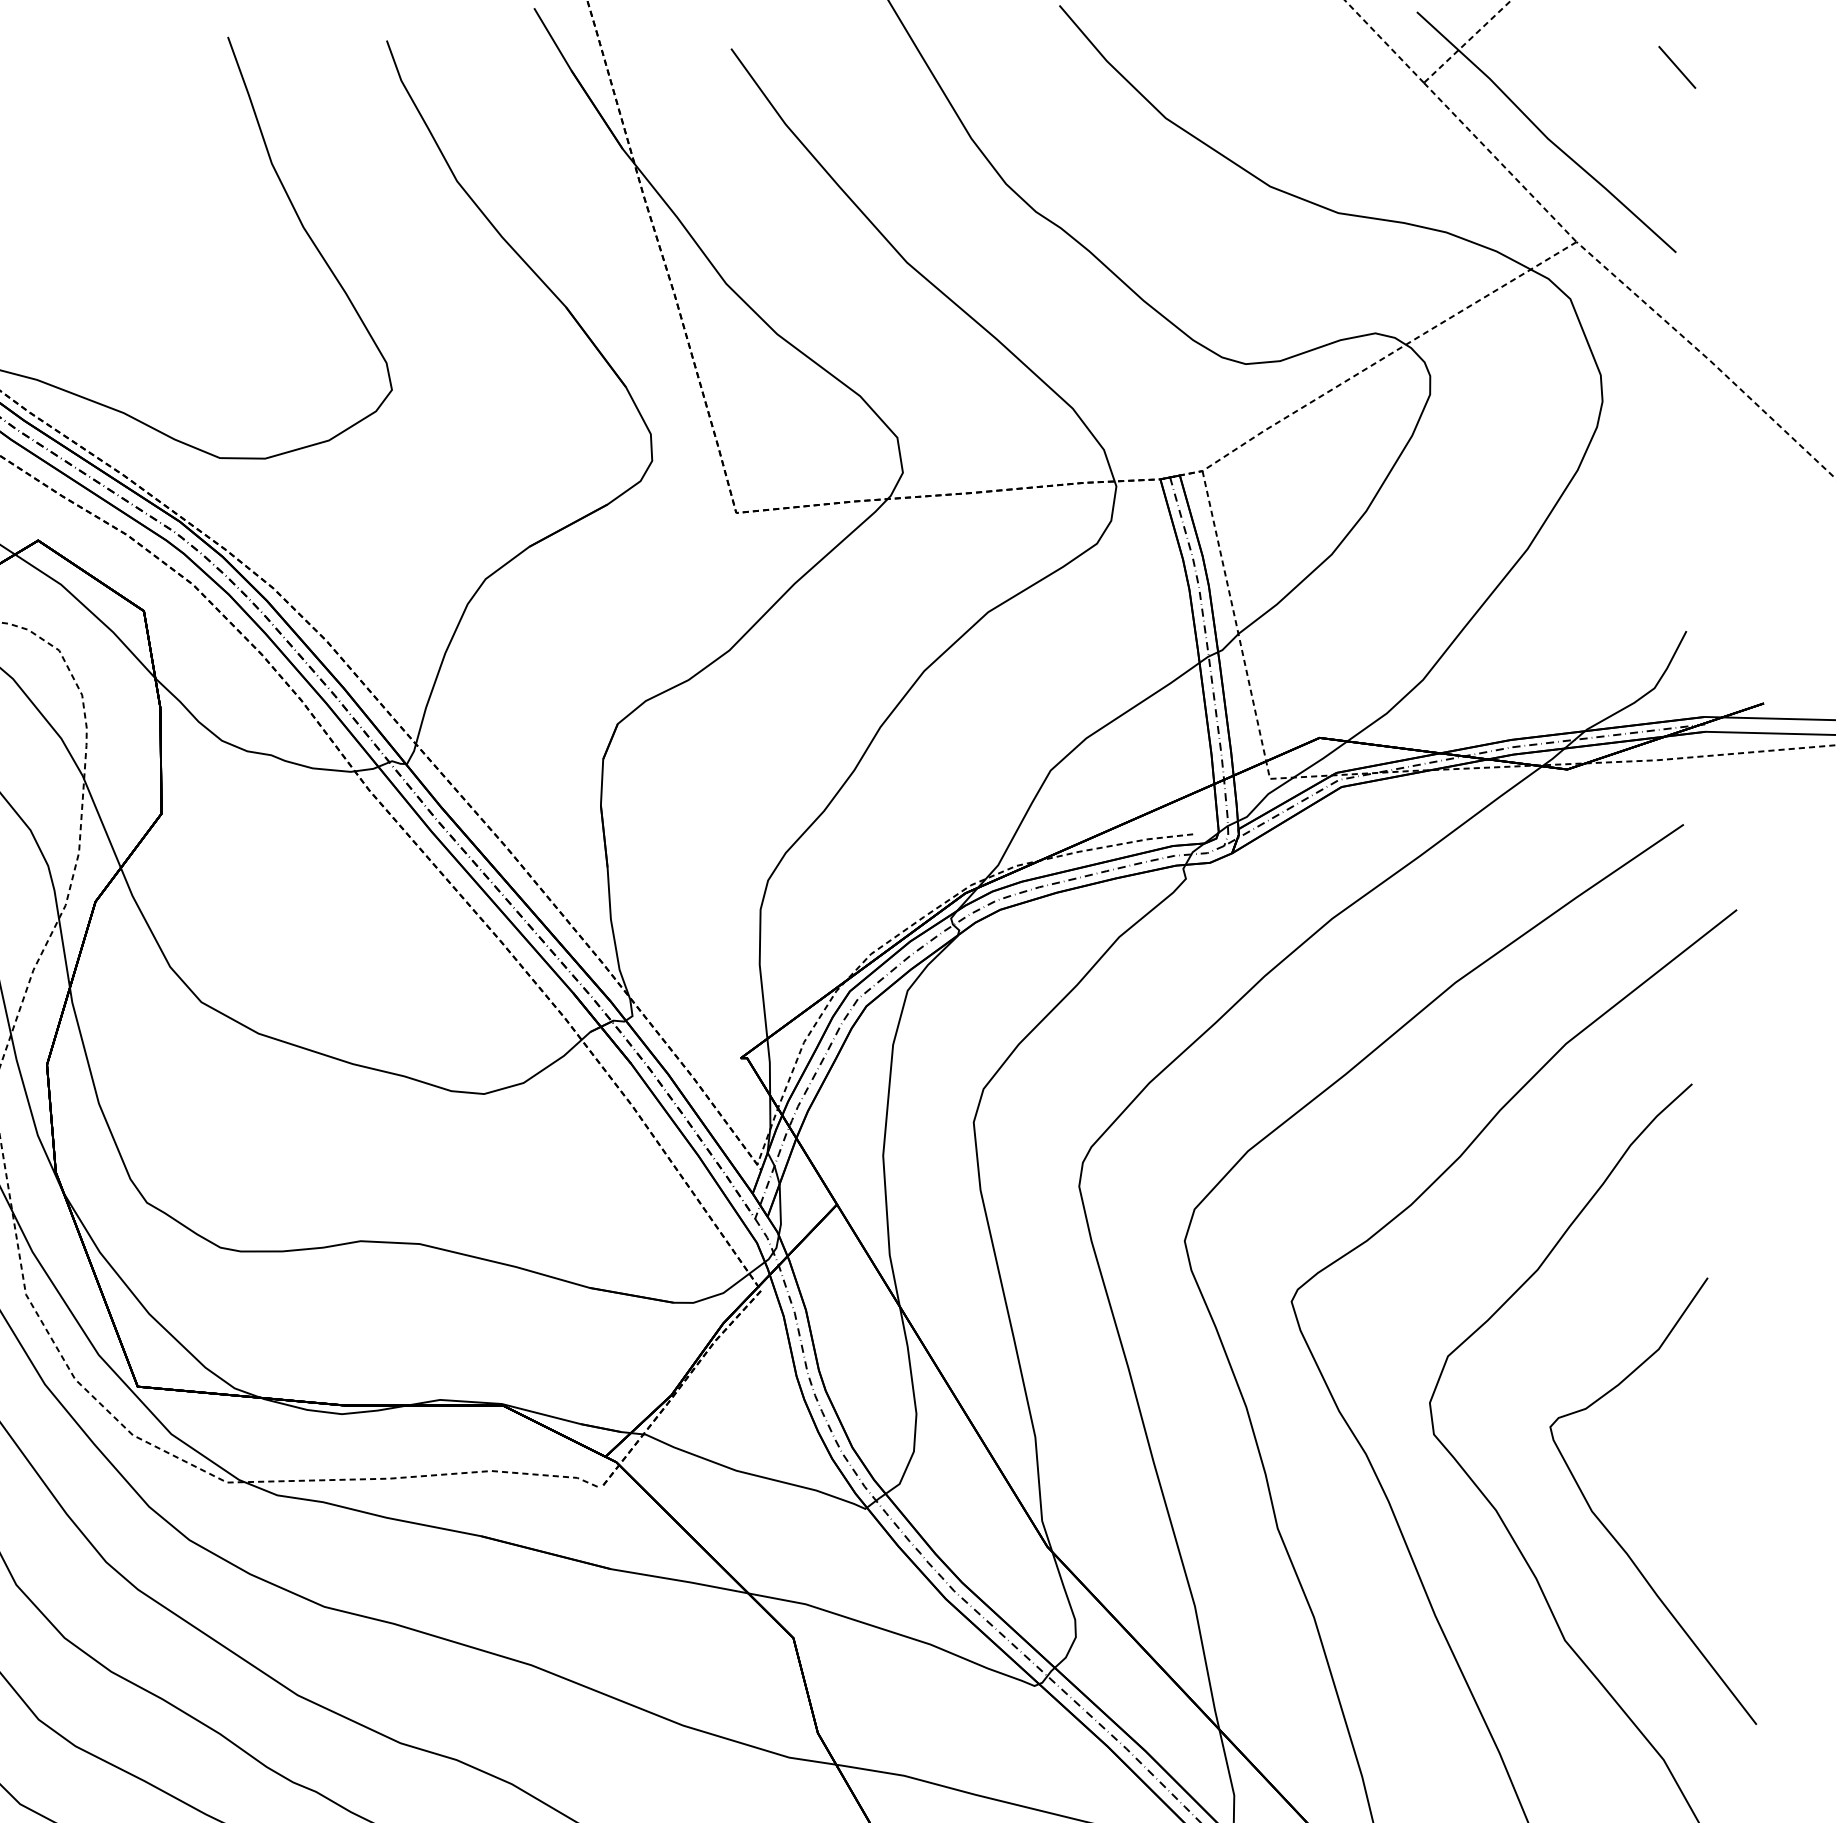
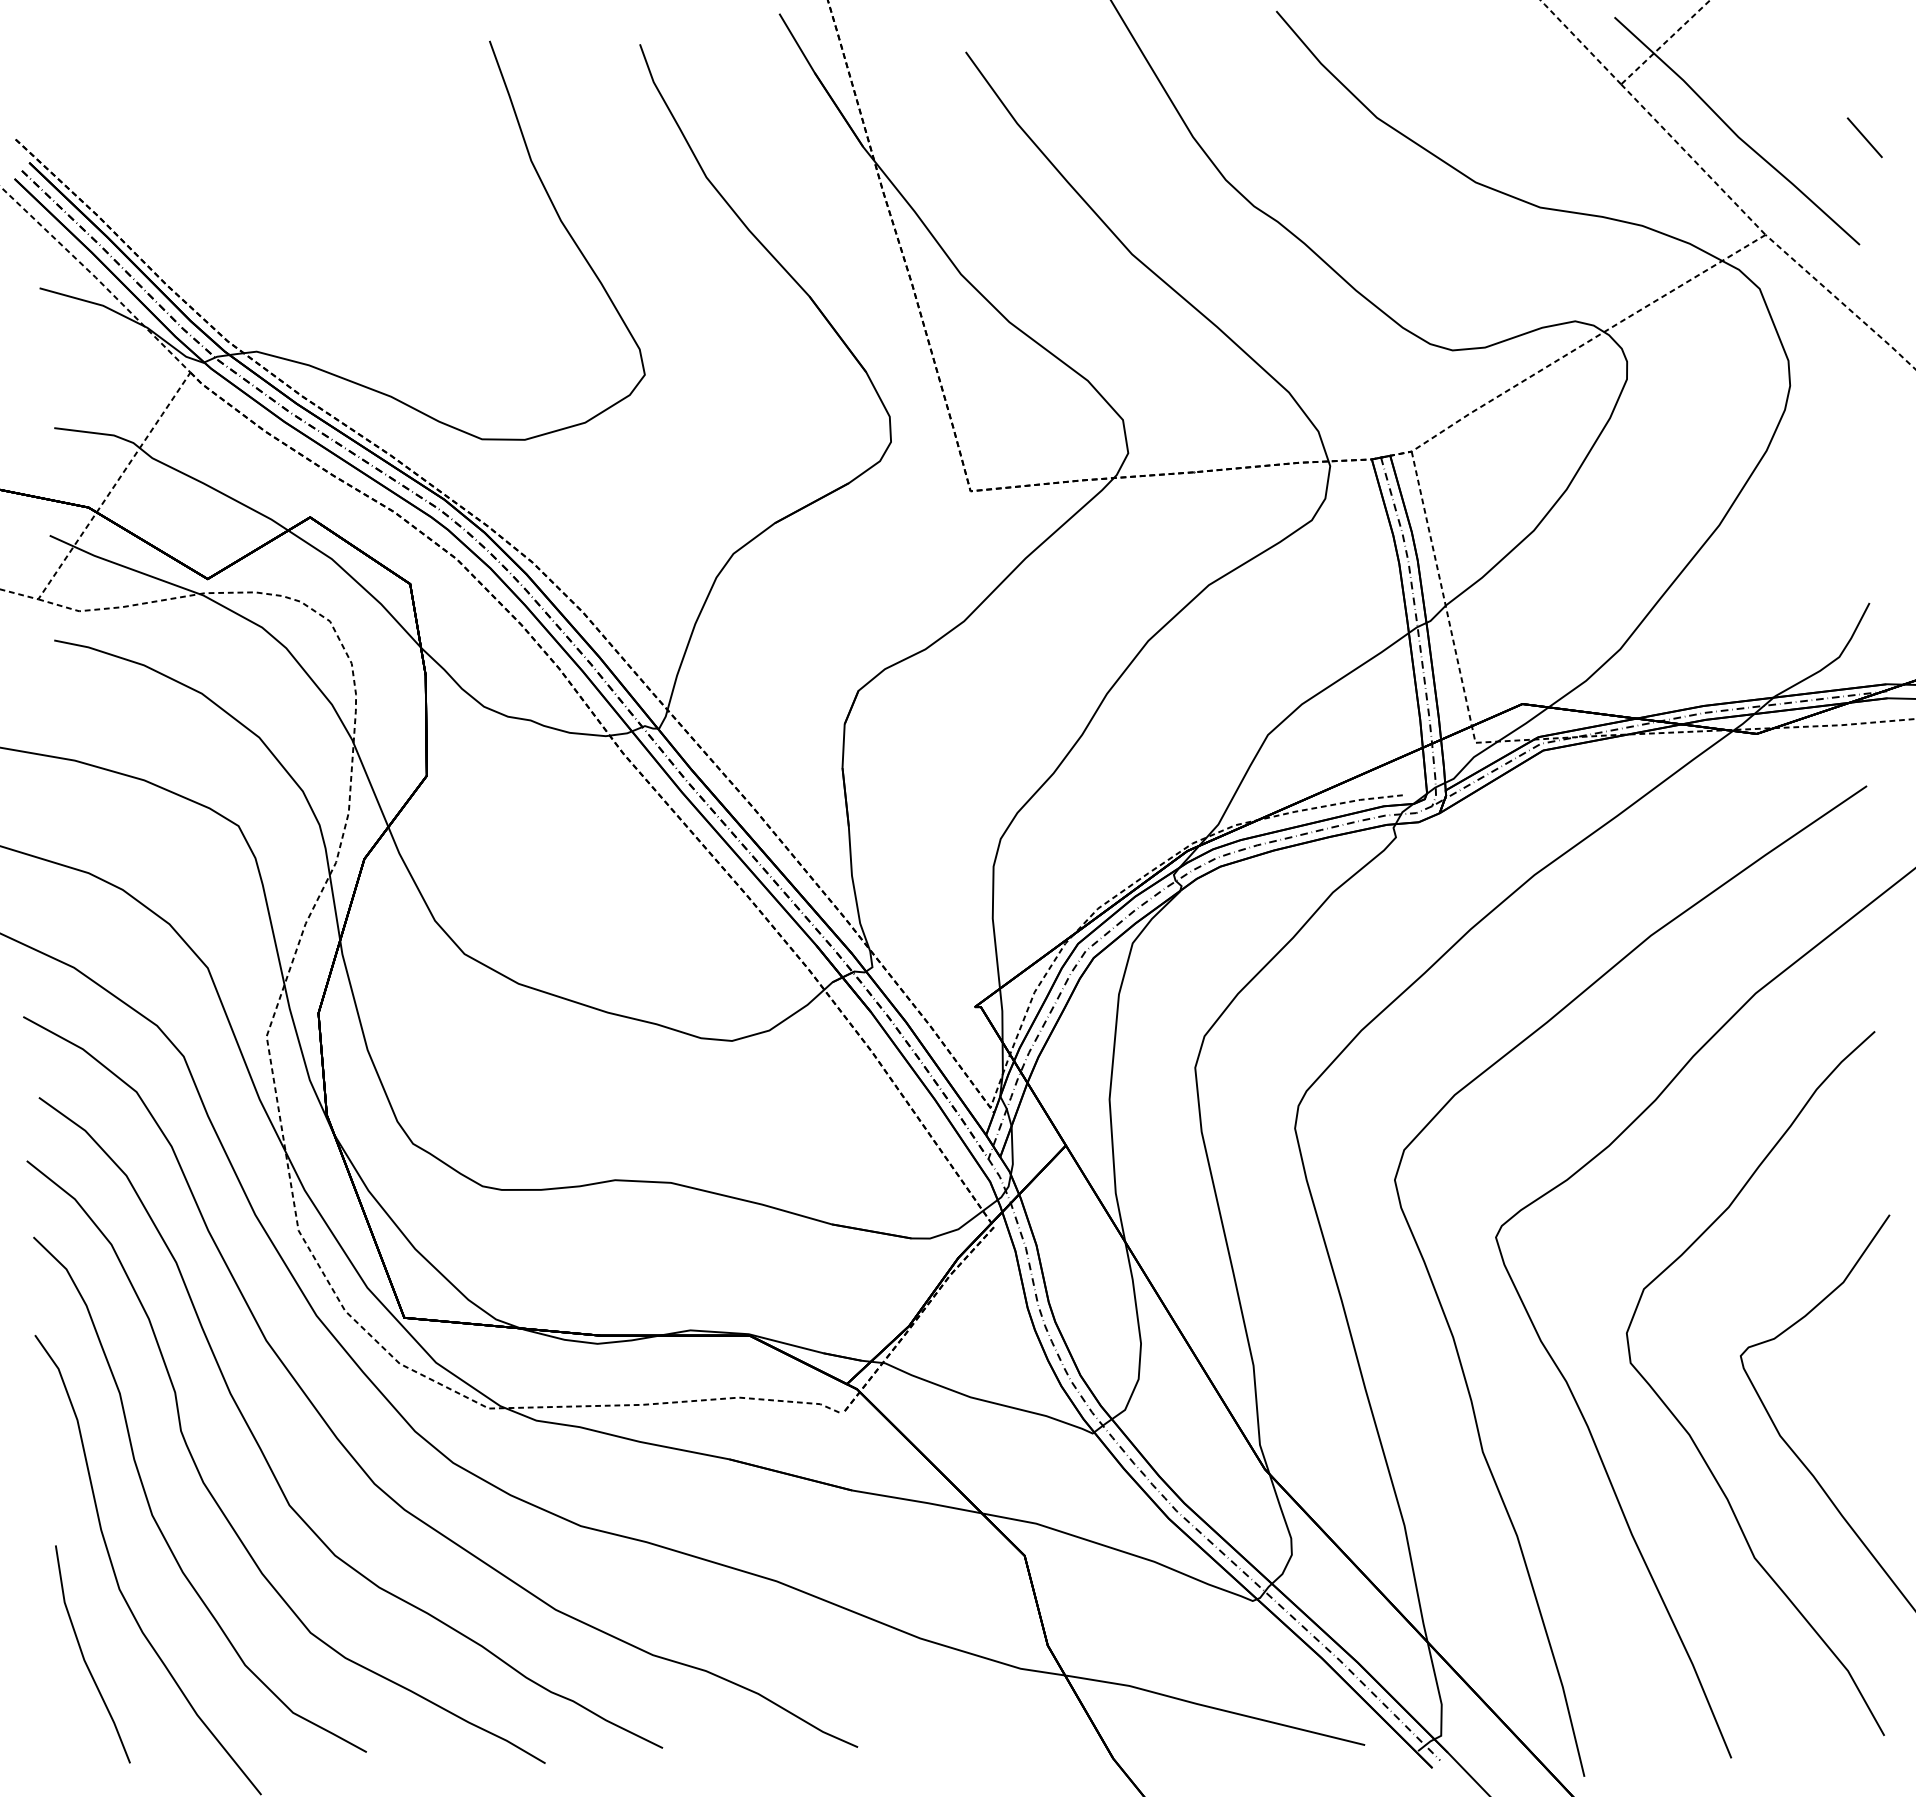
line: (1676, 67) -> (1864, 137), moved

